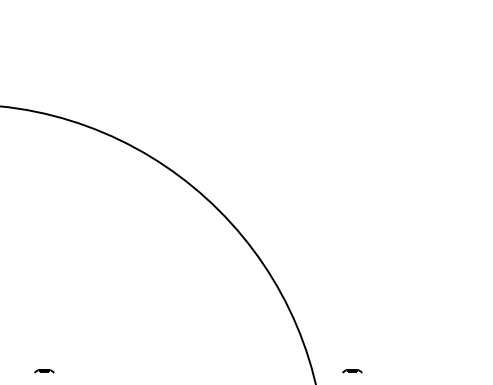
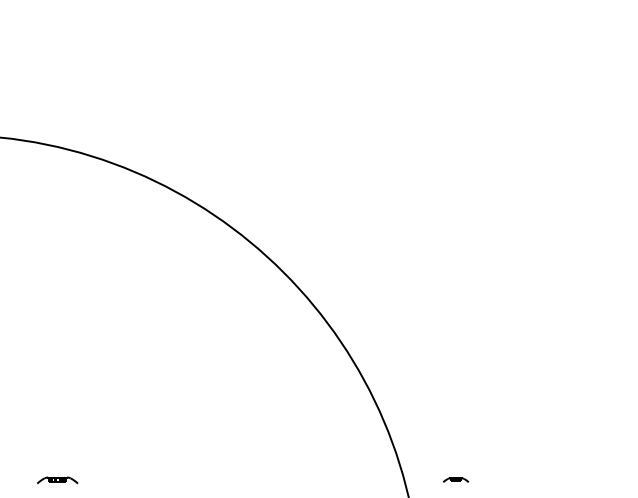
part: (44, 370) -> (57, 479), size x1.6

